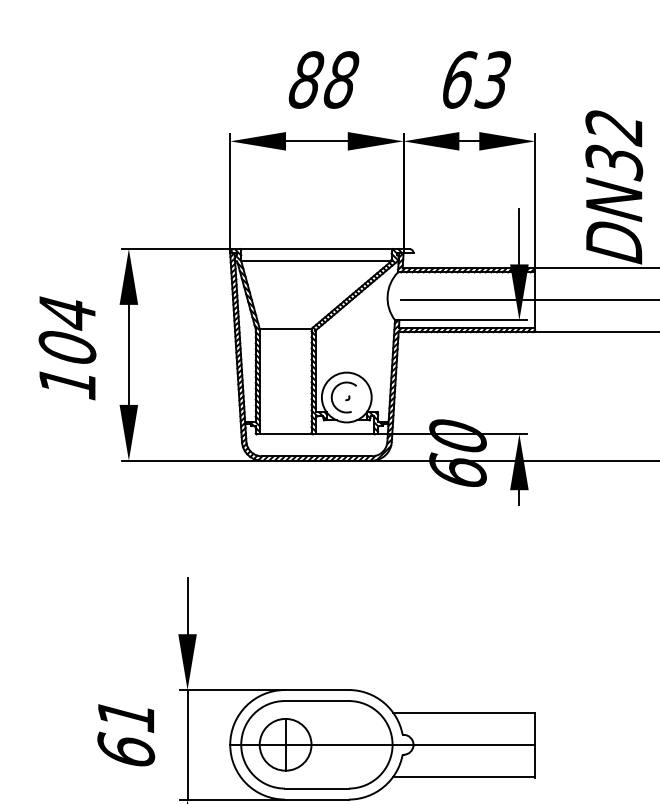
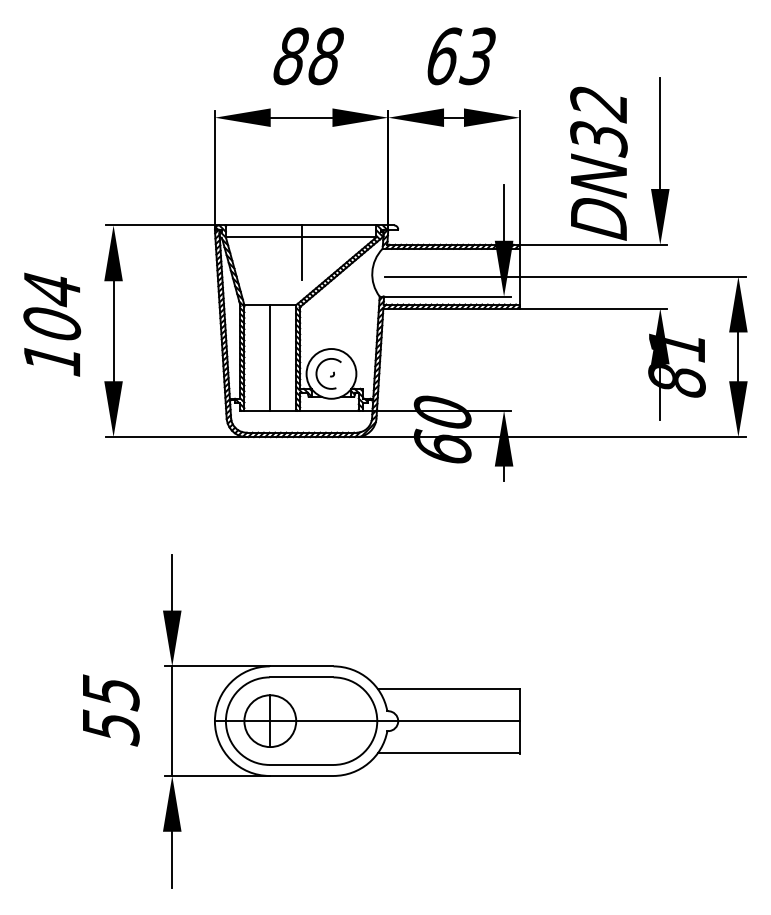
line: (316, 276) -> (301, 252), added
line: (285, 381) -> (270, 357), added
text: (125, 734) -> (110, 710), 61 -> 55

